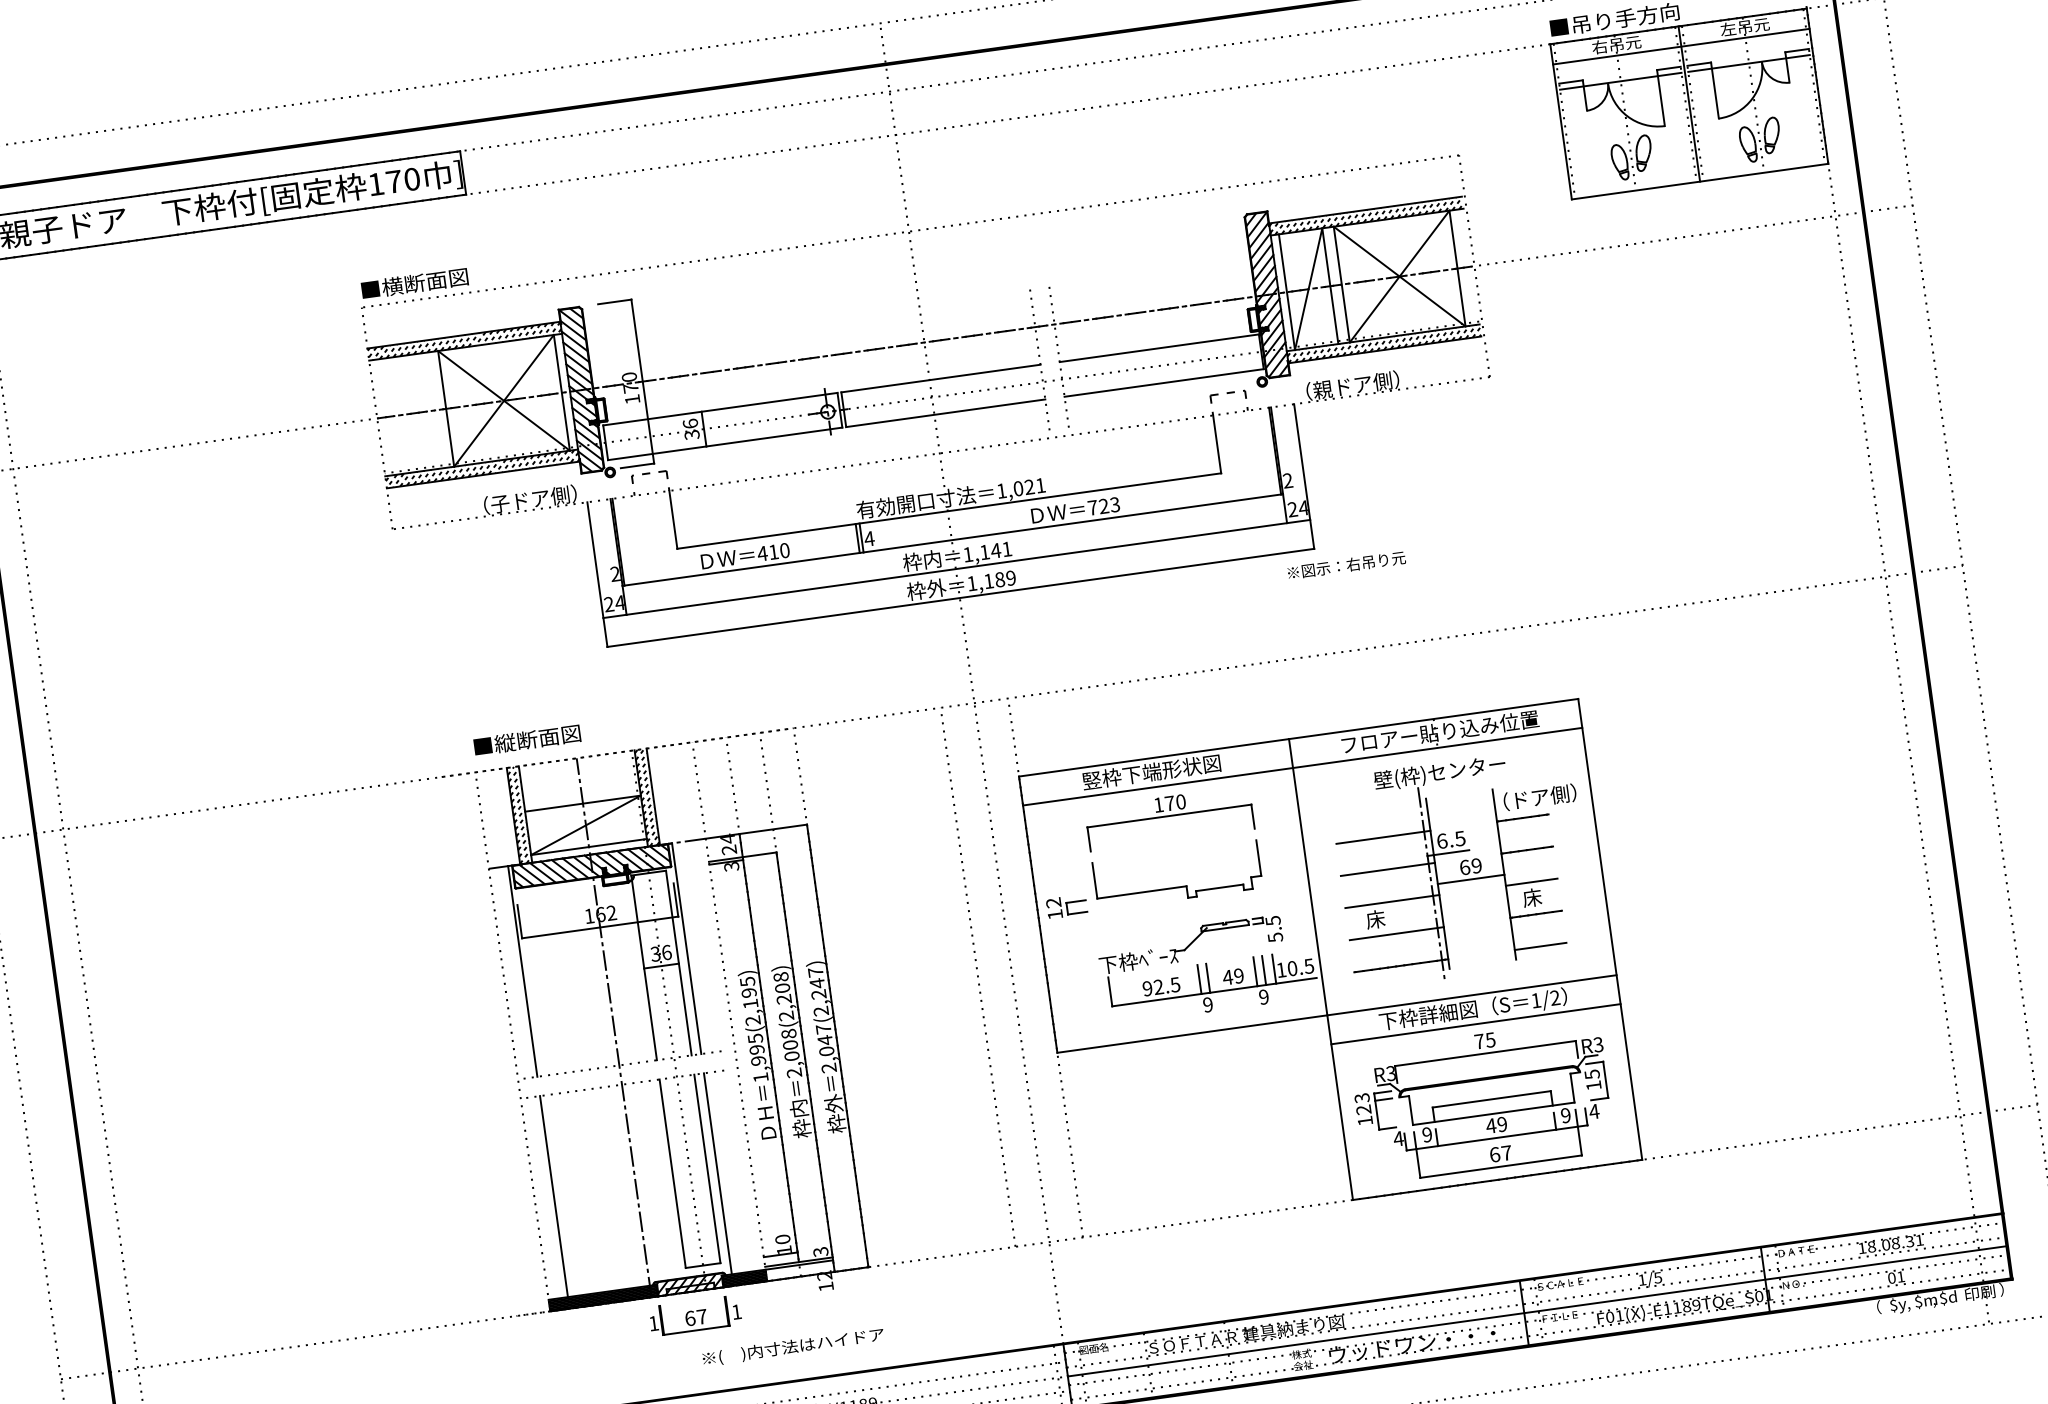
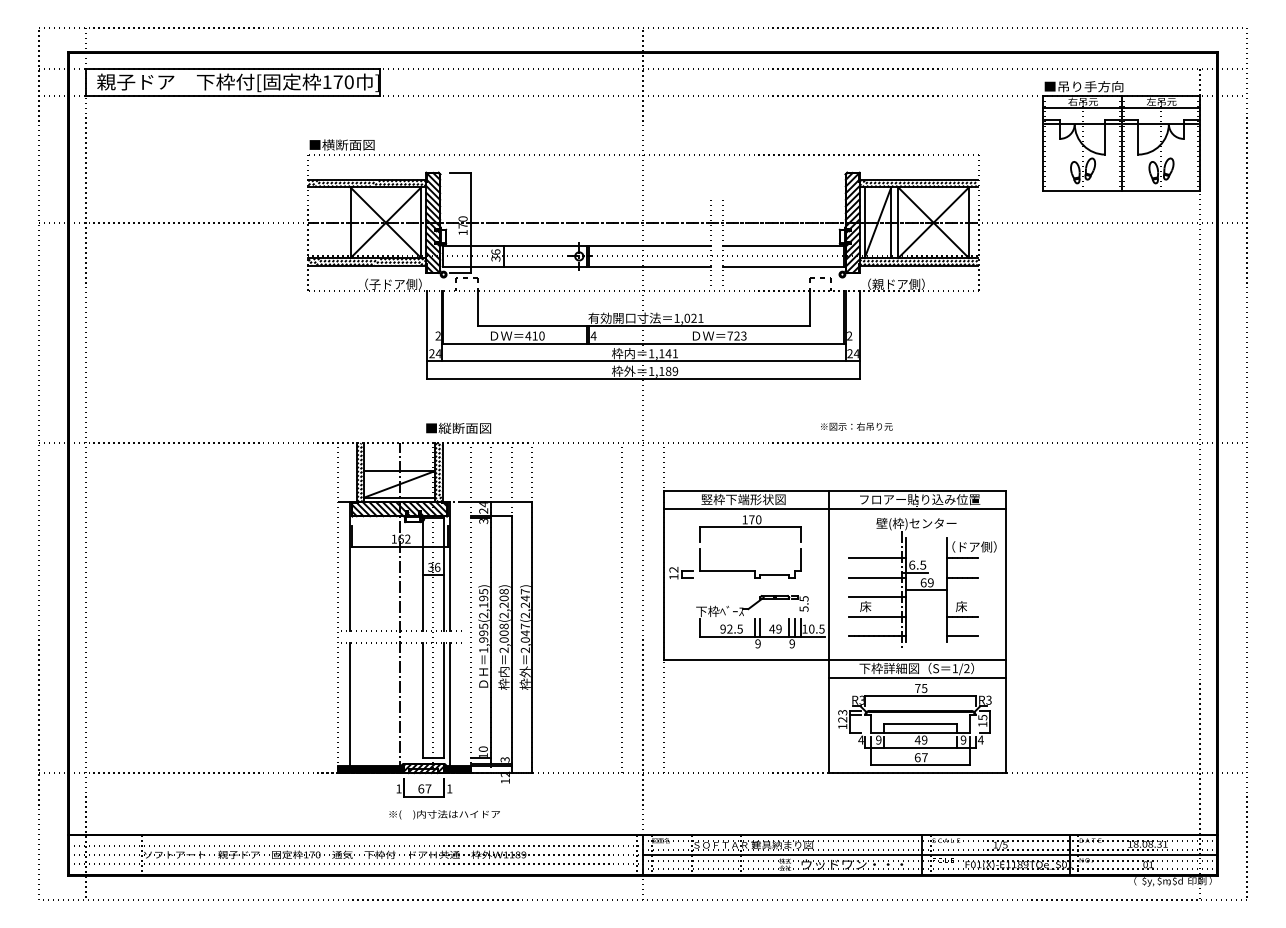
text: (1346, 565) -> (856, 426), moved
text: (526, 738) -> (458, 427), moved
line: (1531, 882) -> (962, 597), removed
text: (792, 1346) -> (444, 814), moved

